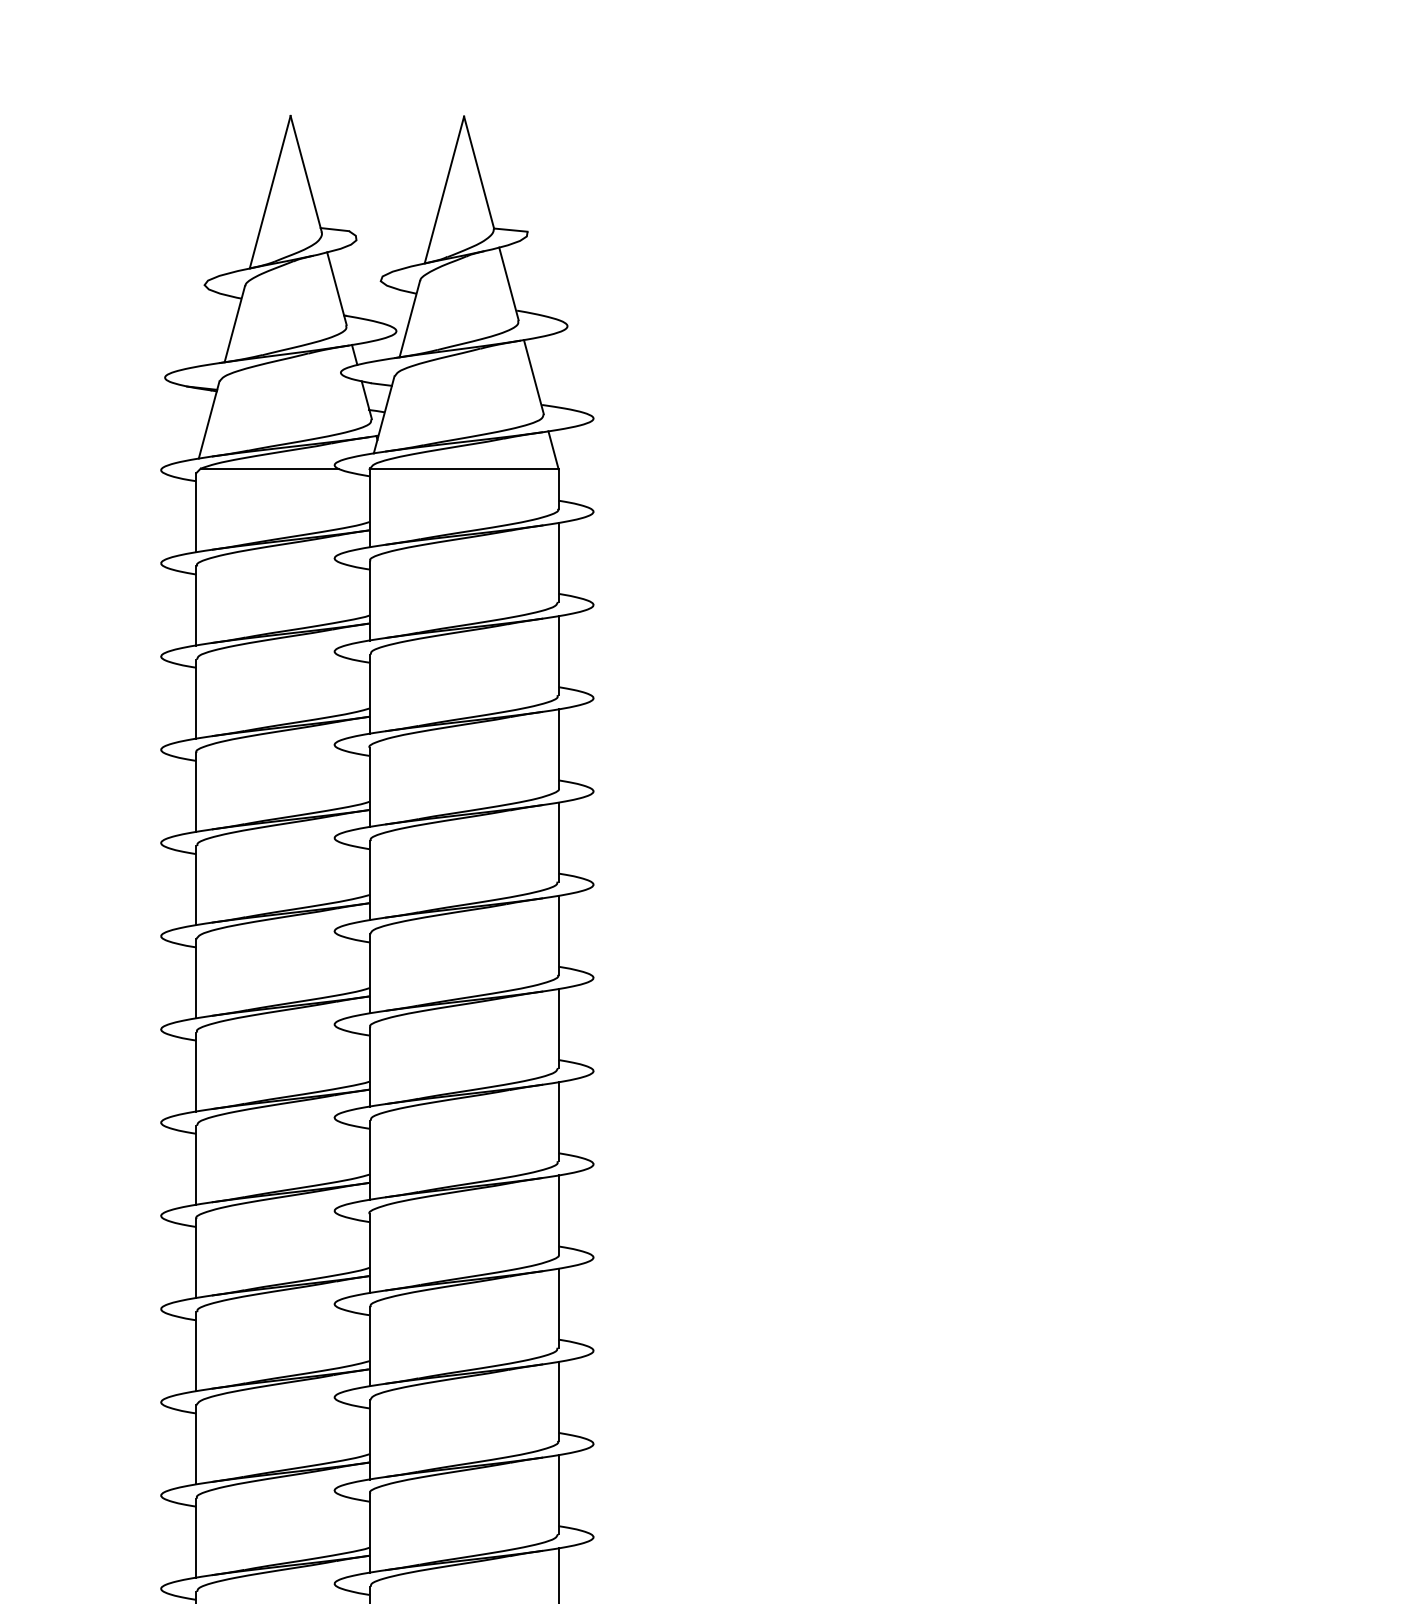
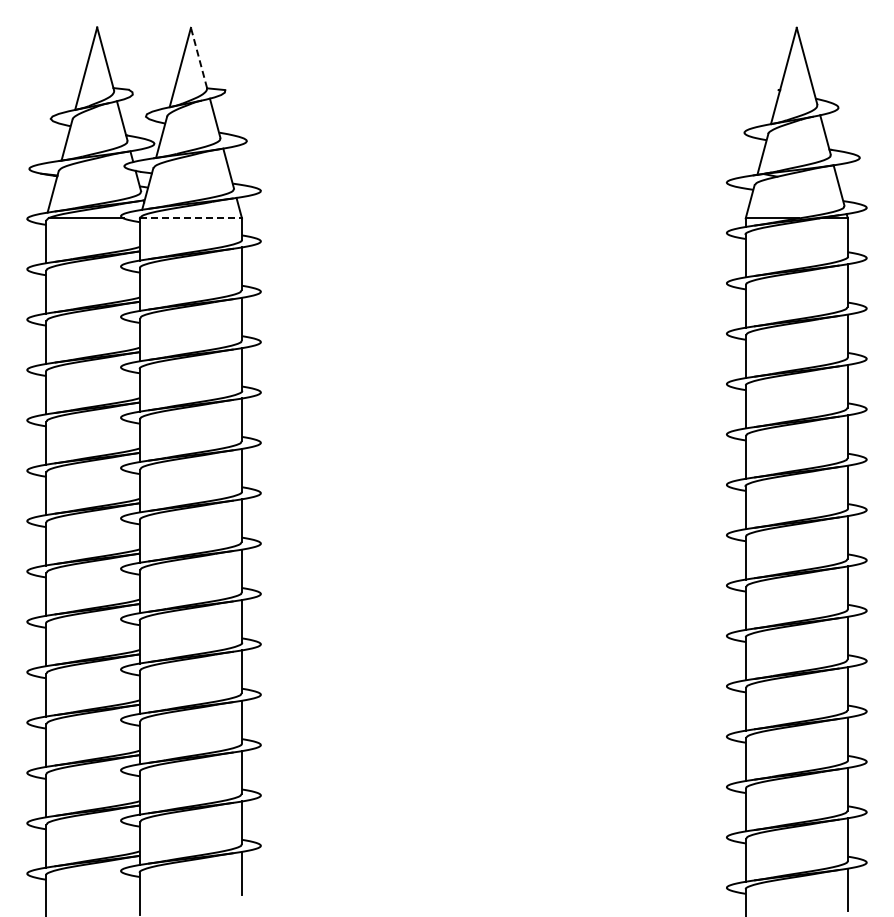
line: (478, 171) -> (198, 57), solid -> dashed
line: (465, 469) -> (191, 218), solid -> dashed

